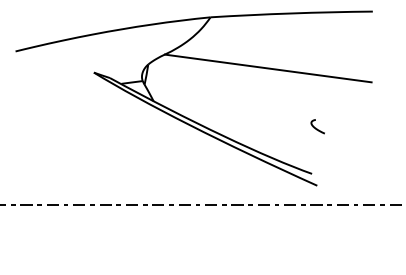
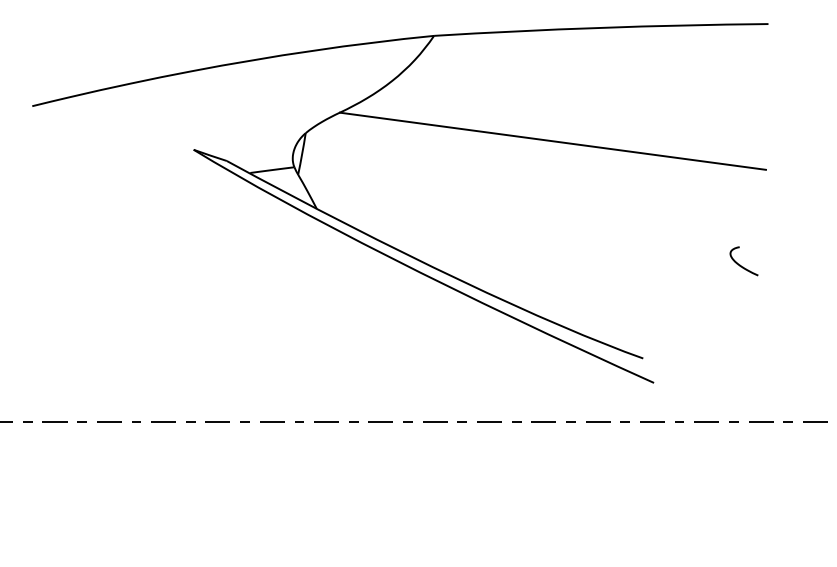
curve: (317, 128) -> (743, 264), moved

